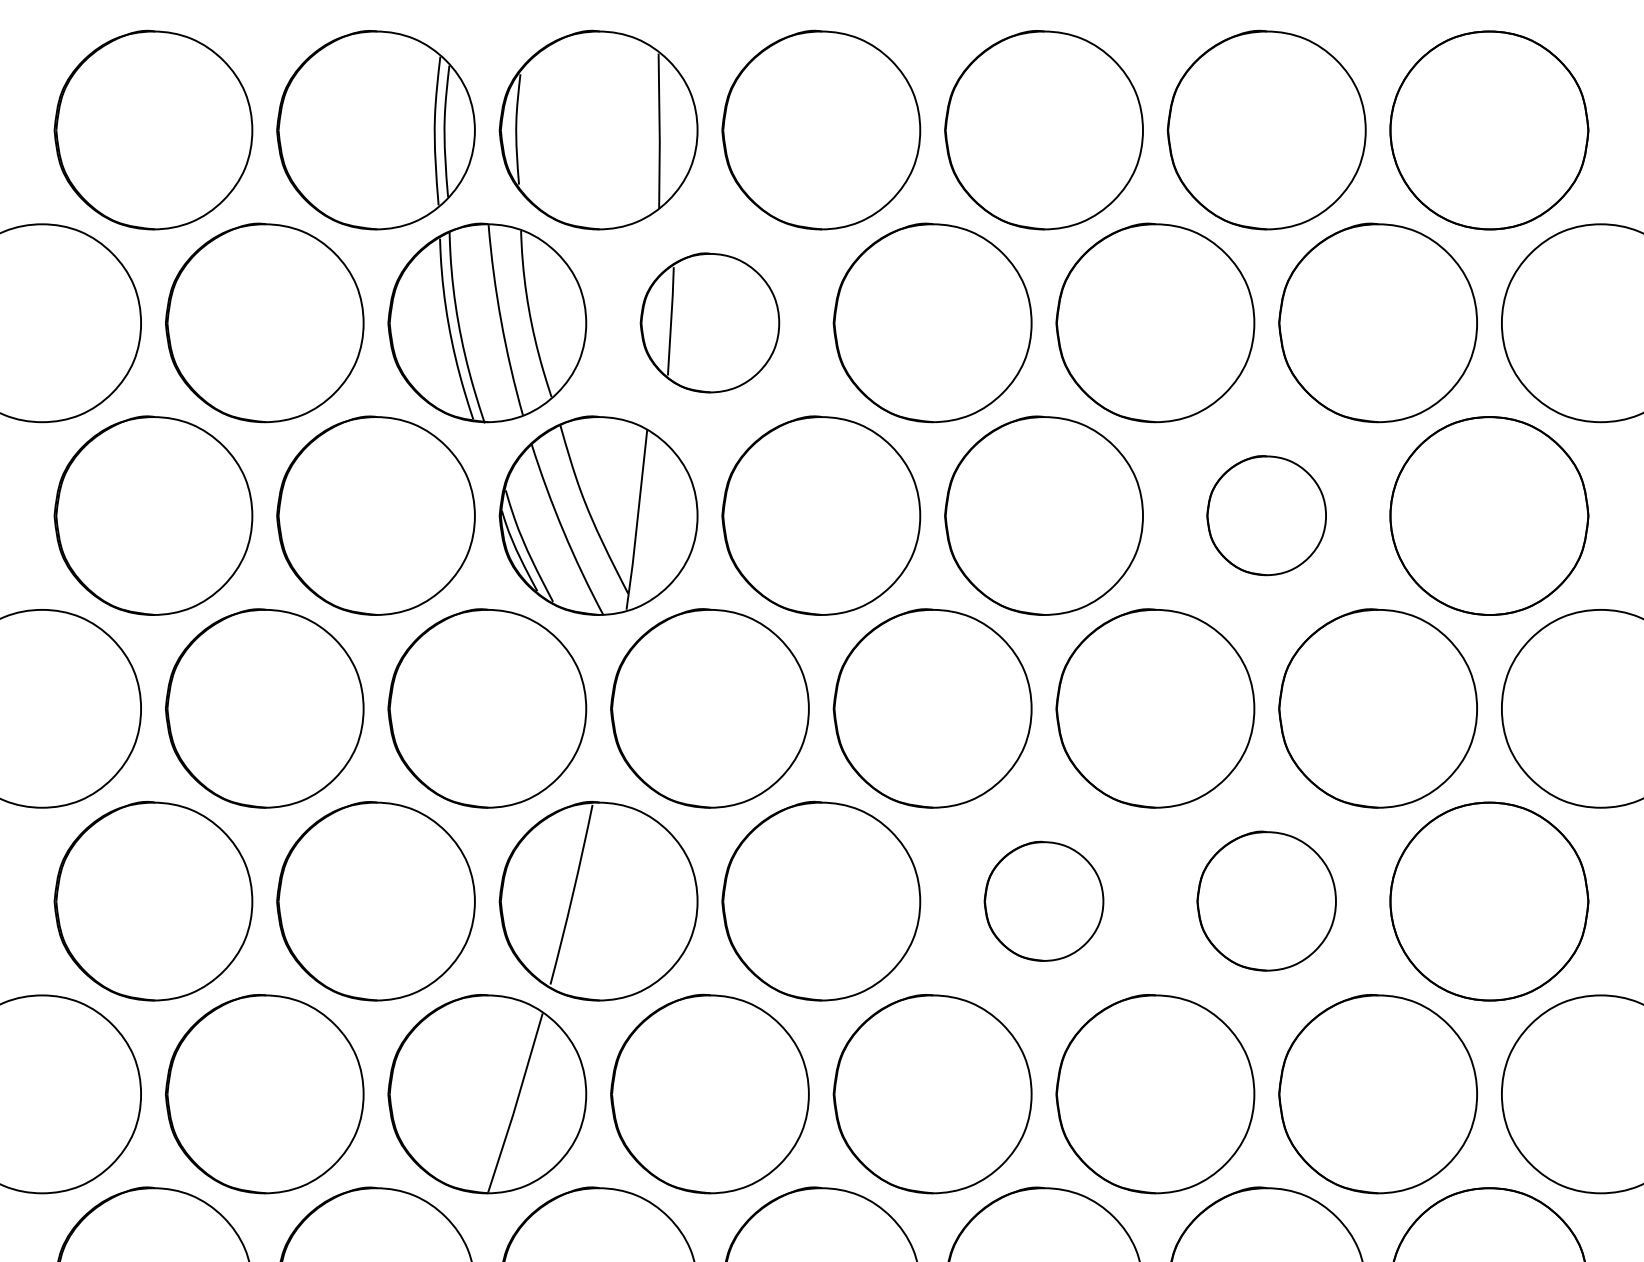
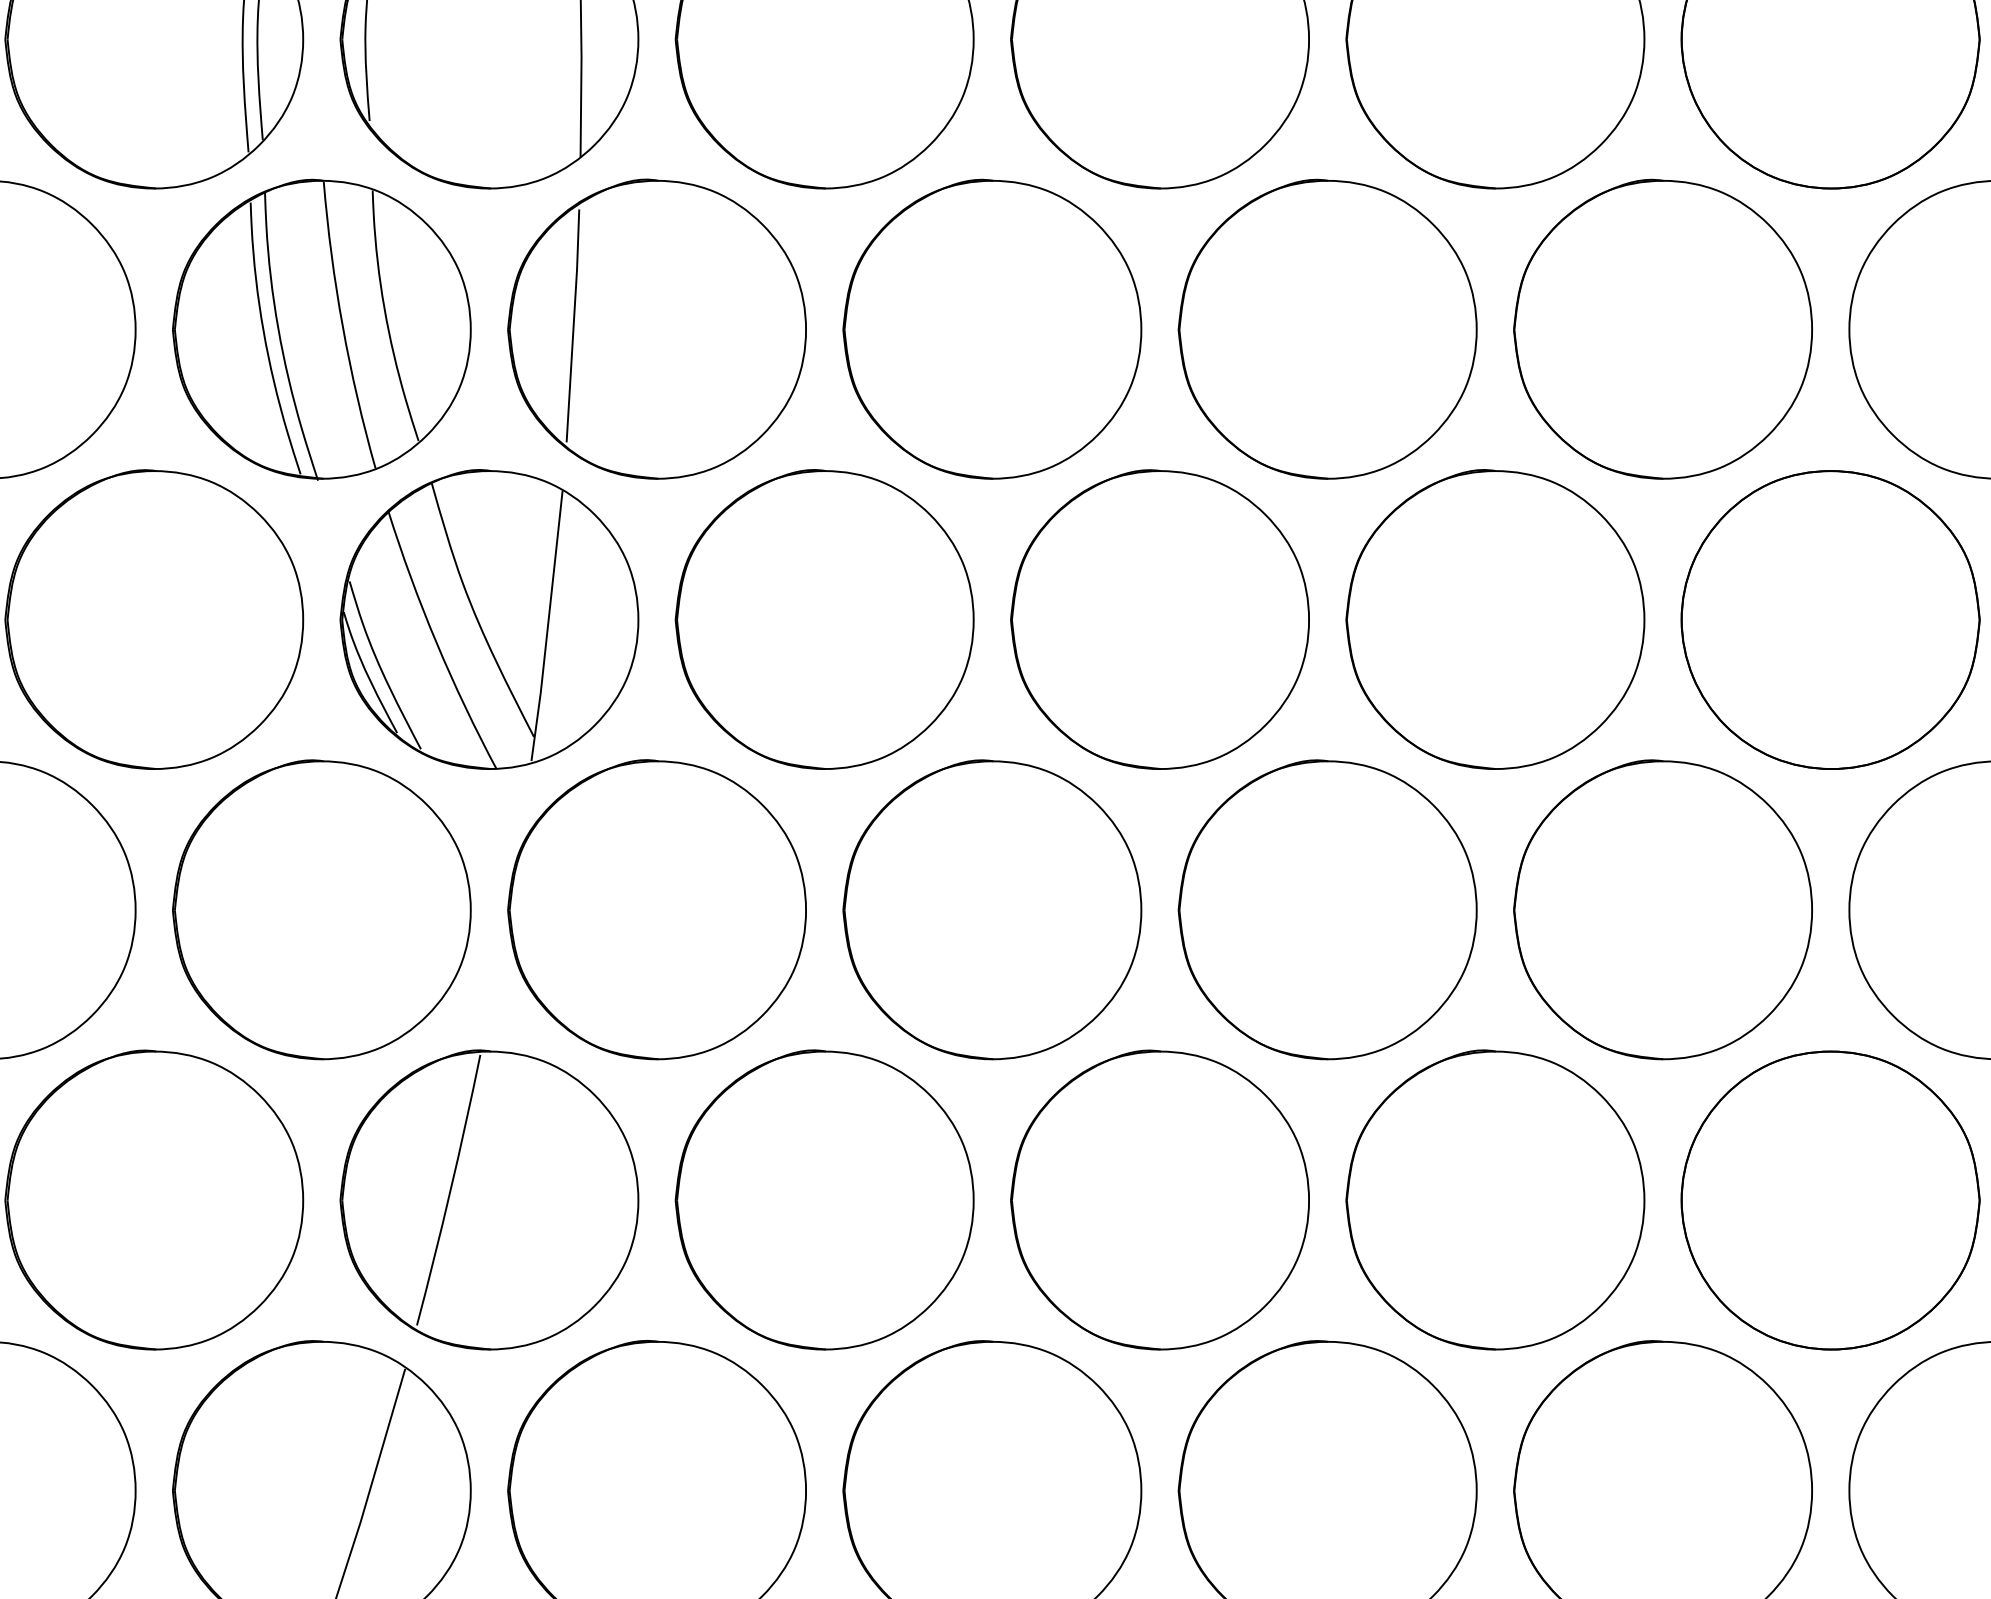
part: (709, 322) -> (656, 328), size x1.43
part: (1266, 515) -> (1494, 619), size x1.67
part: (1266, 900) -> (1494, 1198), size x1.43
part: (1043, 901) -> (1159, 1200), size x1.67

